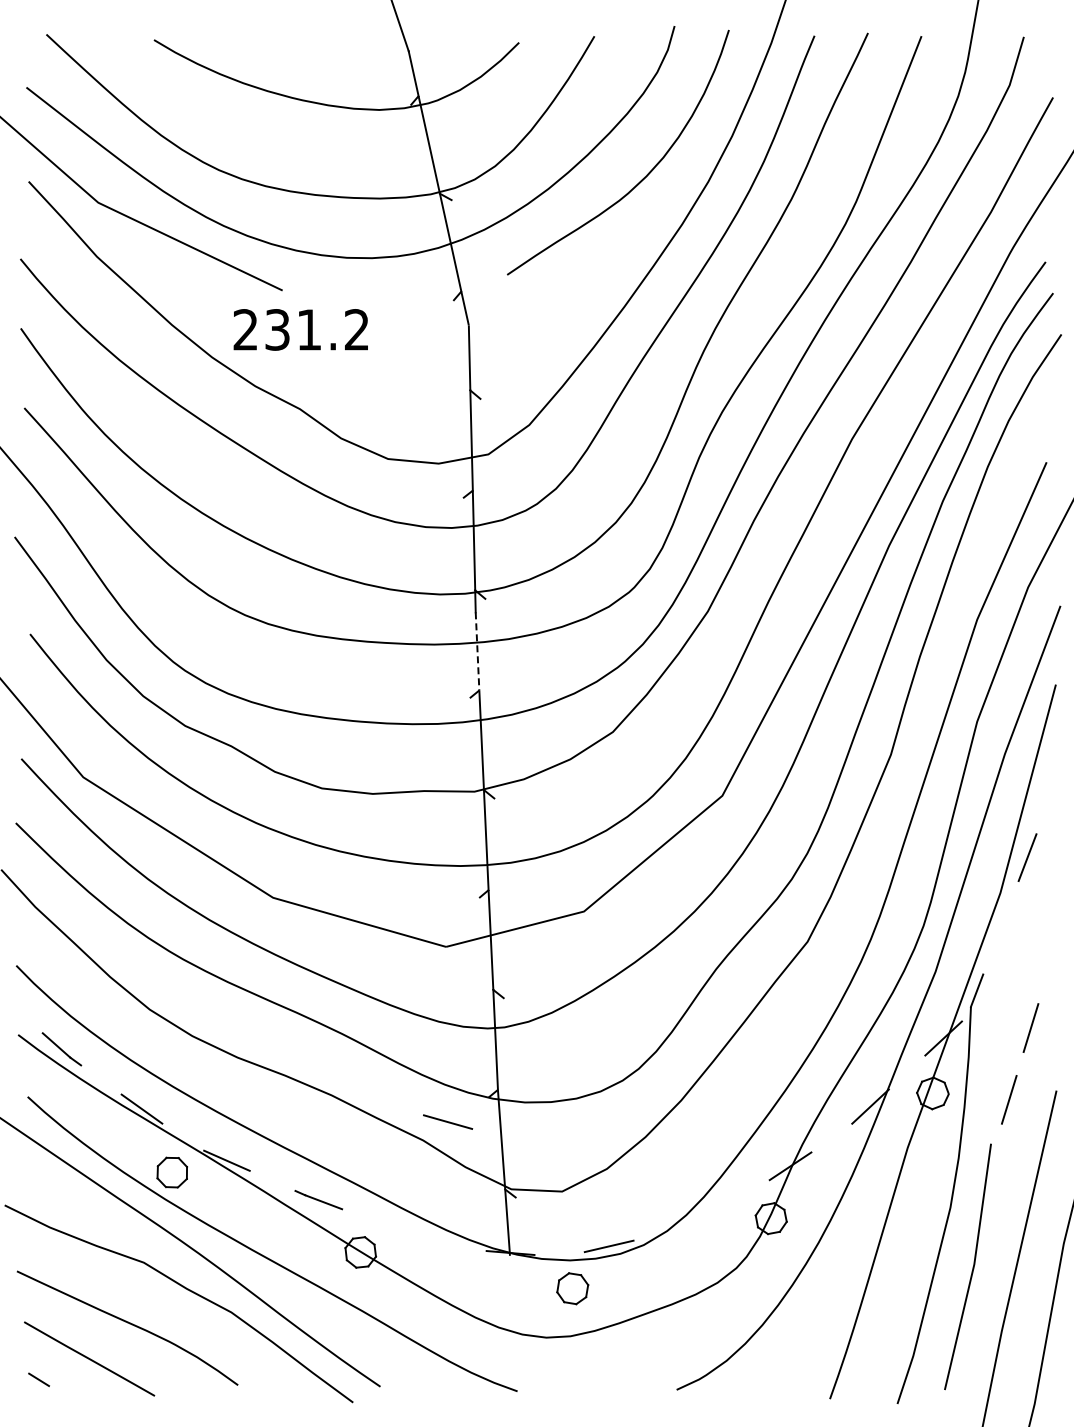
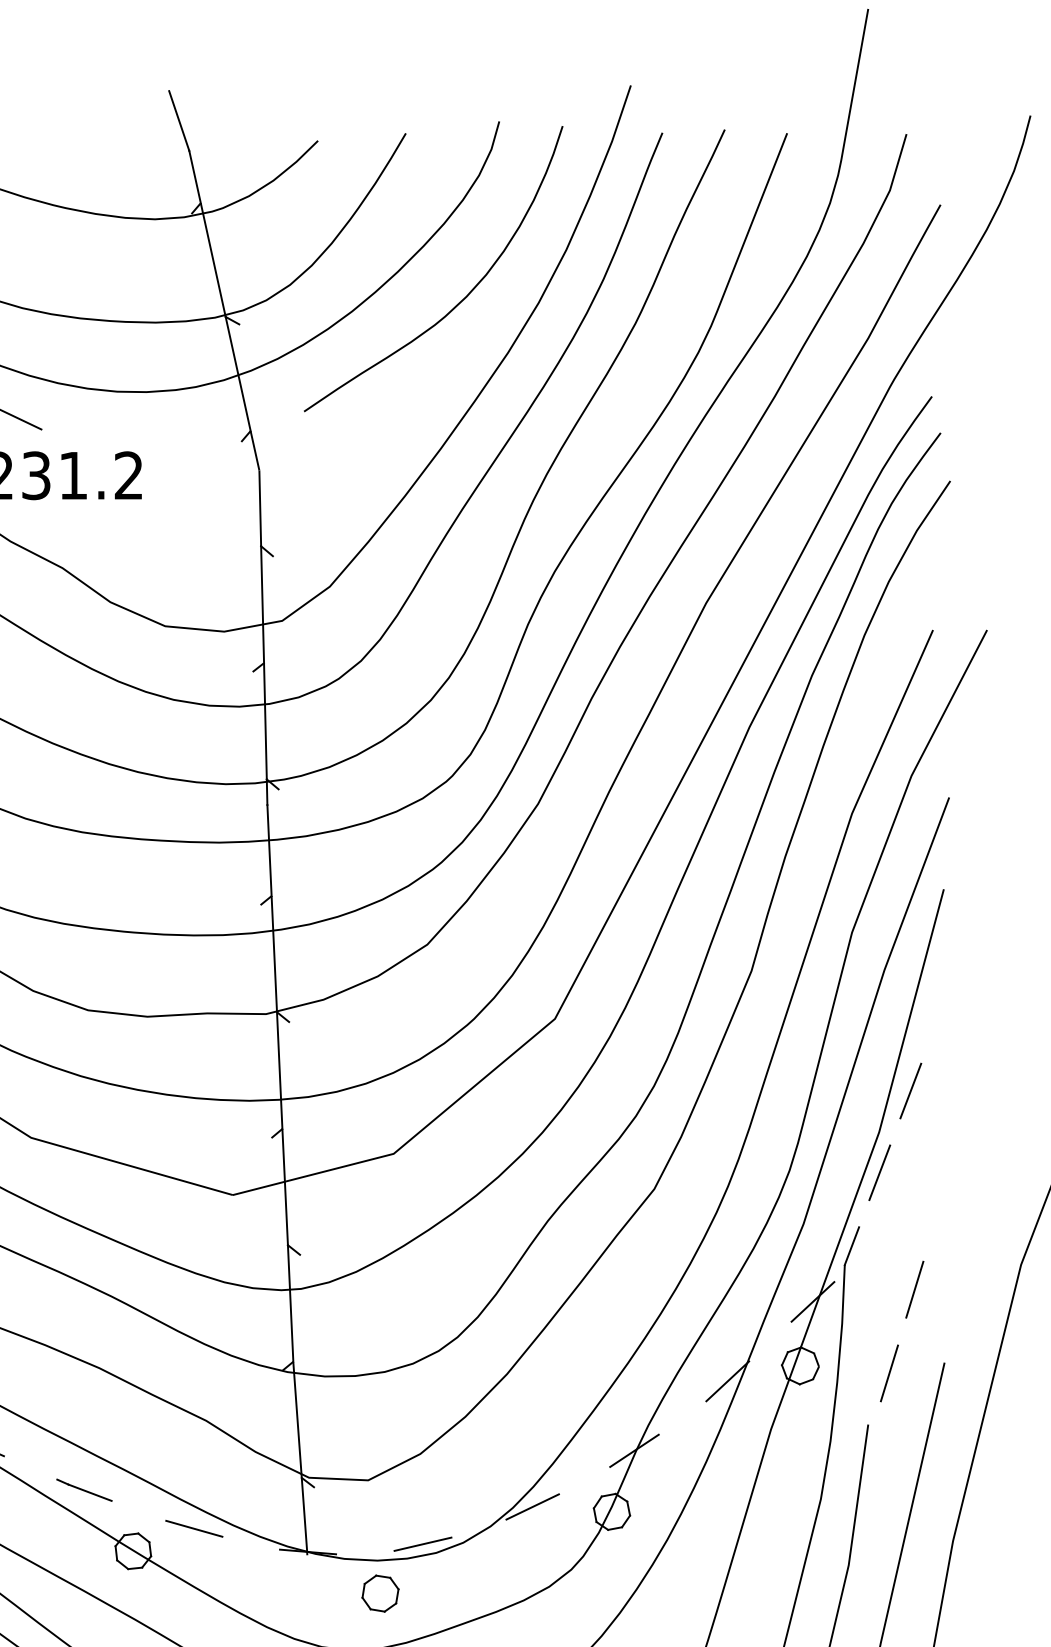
line: (477, 651) -> (269, 850), dashed -> solid
line: (1000, 927) -> (879, 1172), added
line: (448, 1121) -> (194, 1528), moved
line: (702, 1214) -> (531, 1507), added

